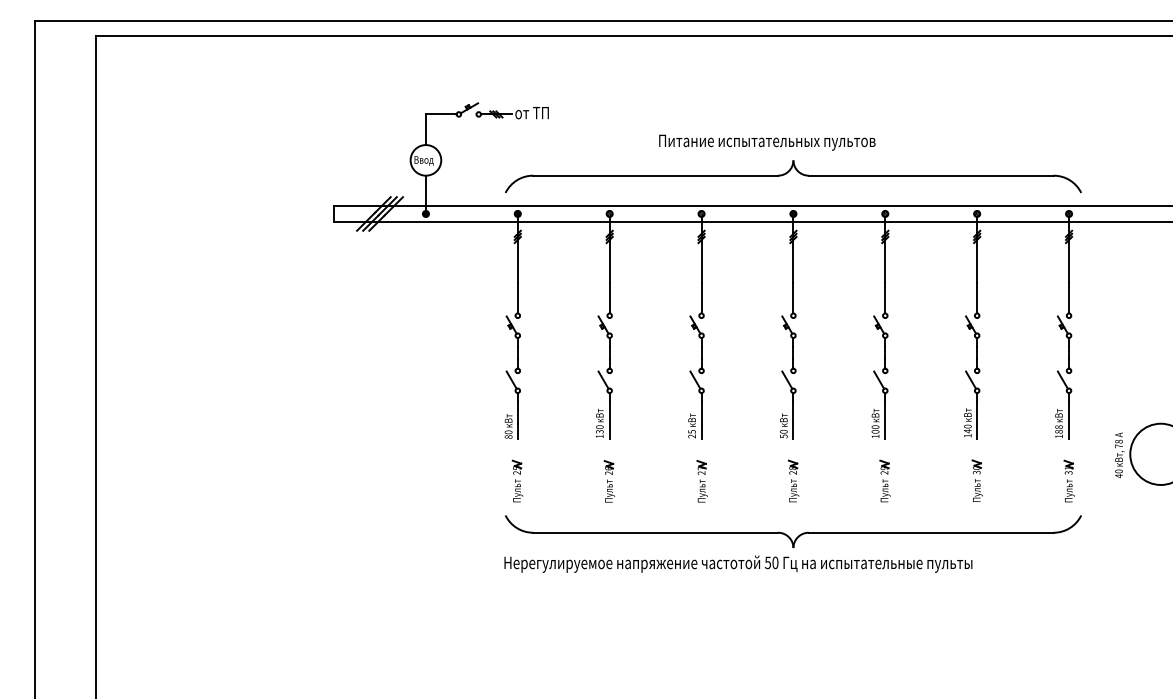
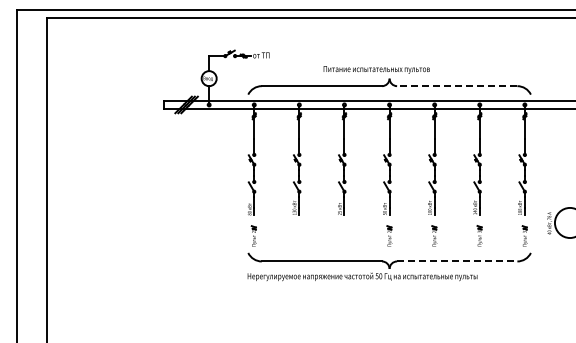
line: (929, 176) -> (456, 86), solid -> dashed
part: (609, 479) -> (299, 235), removed
part: (701, 479) -> (344, 235), removed
line: (931, 532) -> (457, 261), solid -> dashed

